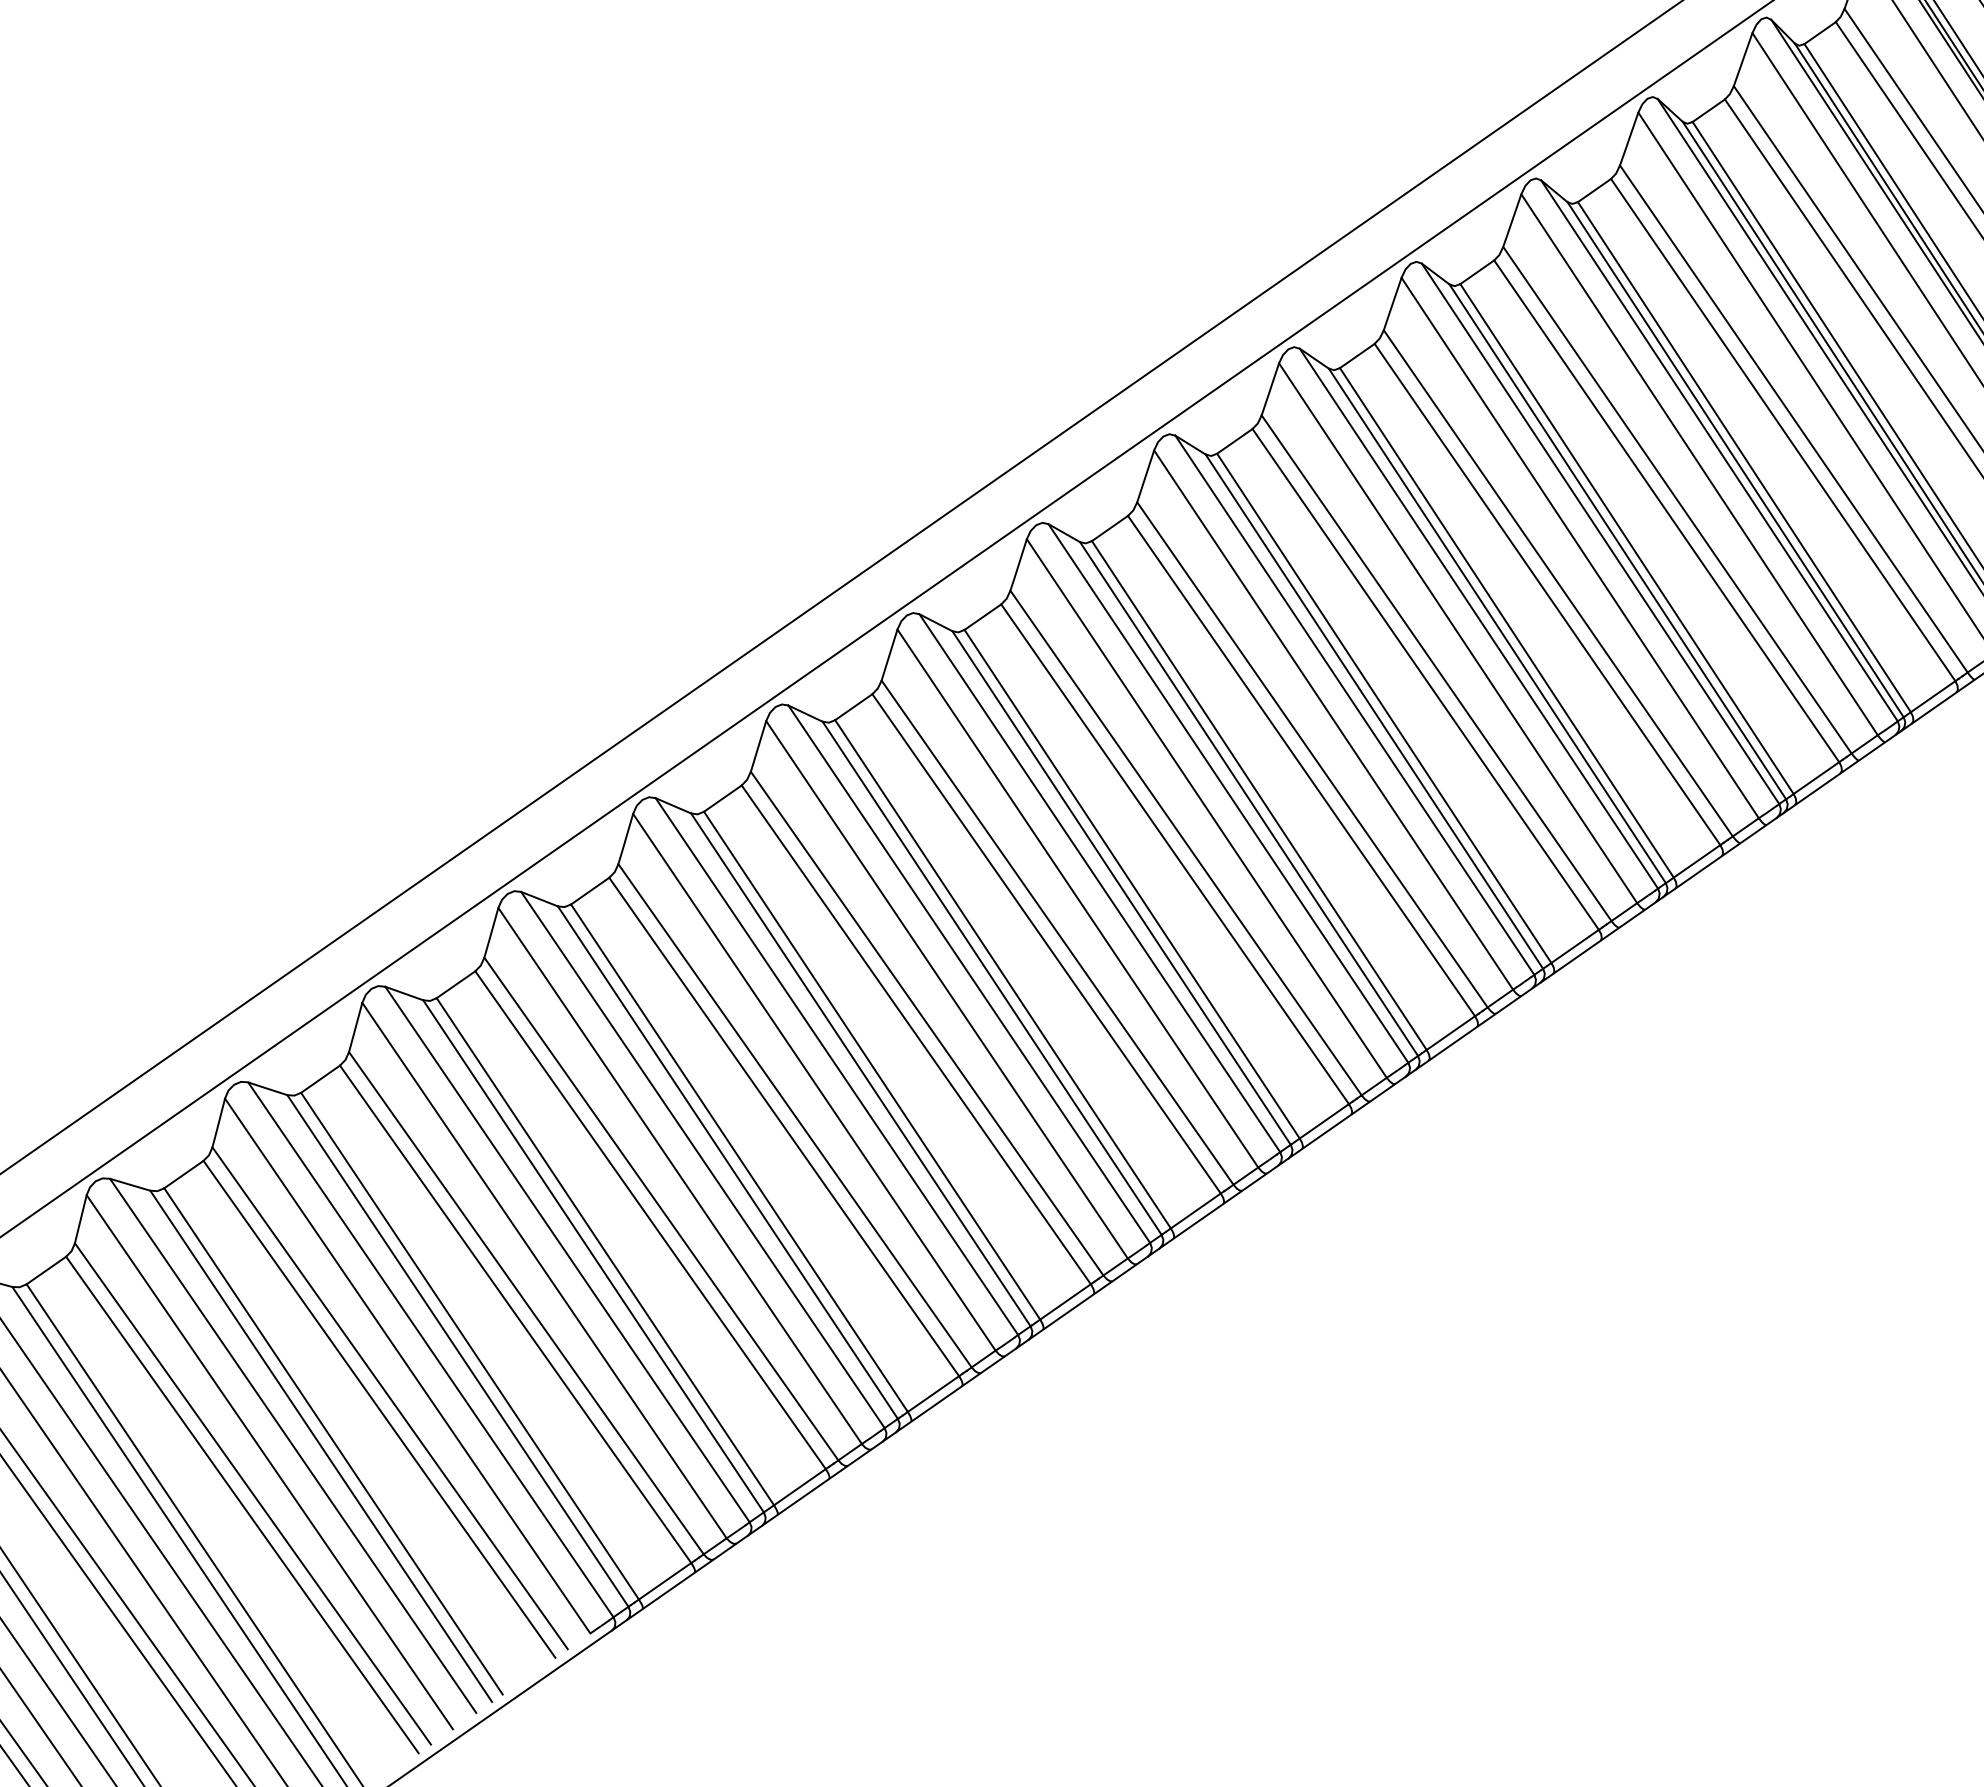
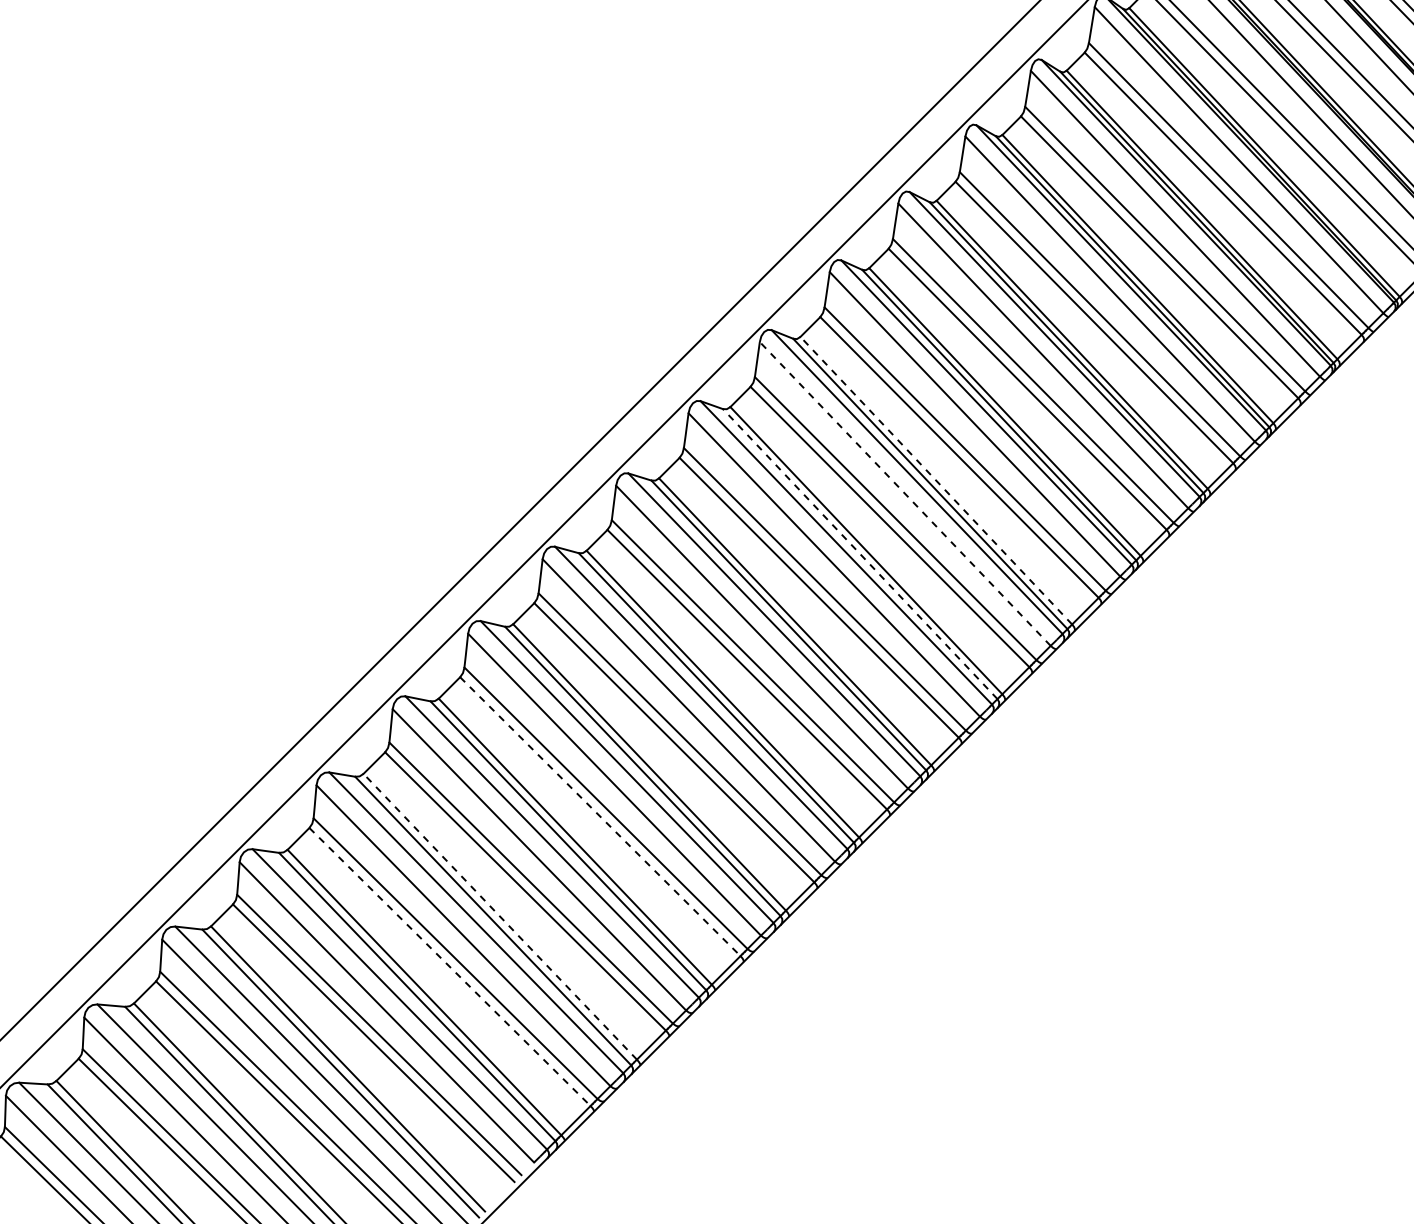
line: (1384, 708) -> (936, 480), solid -> dashed
line: (1332, 719) -> (904, 493), solid -> dashed
line: (1249, 799) -> (860, 554), solid -> dashed
line: (784, 1126) -> (600, 816), solid -> dashed
line: (605, 1251) -> (500, 916), solid -> dashed
line: (516, 1315) -> (450, 967), solid -> dashed

